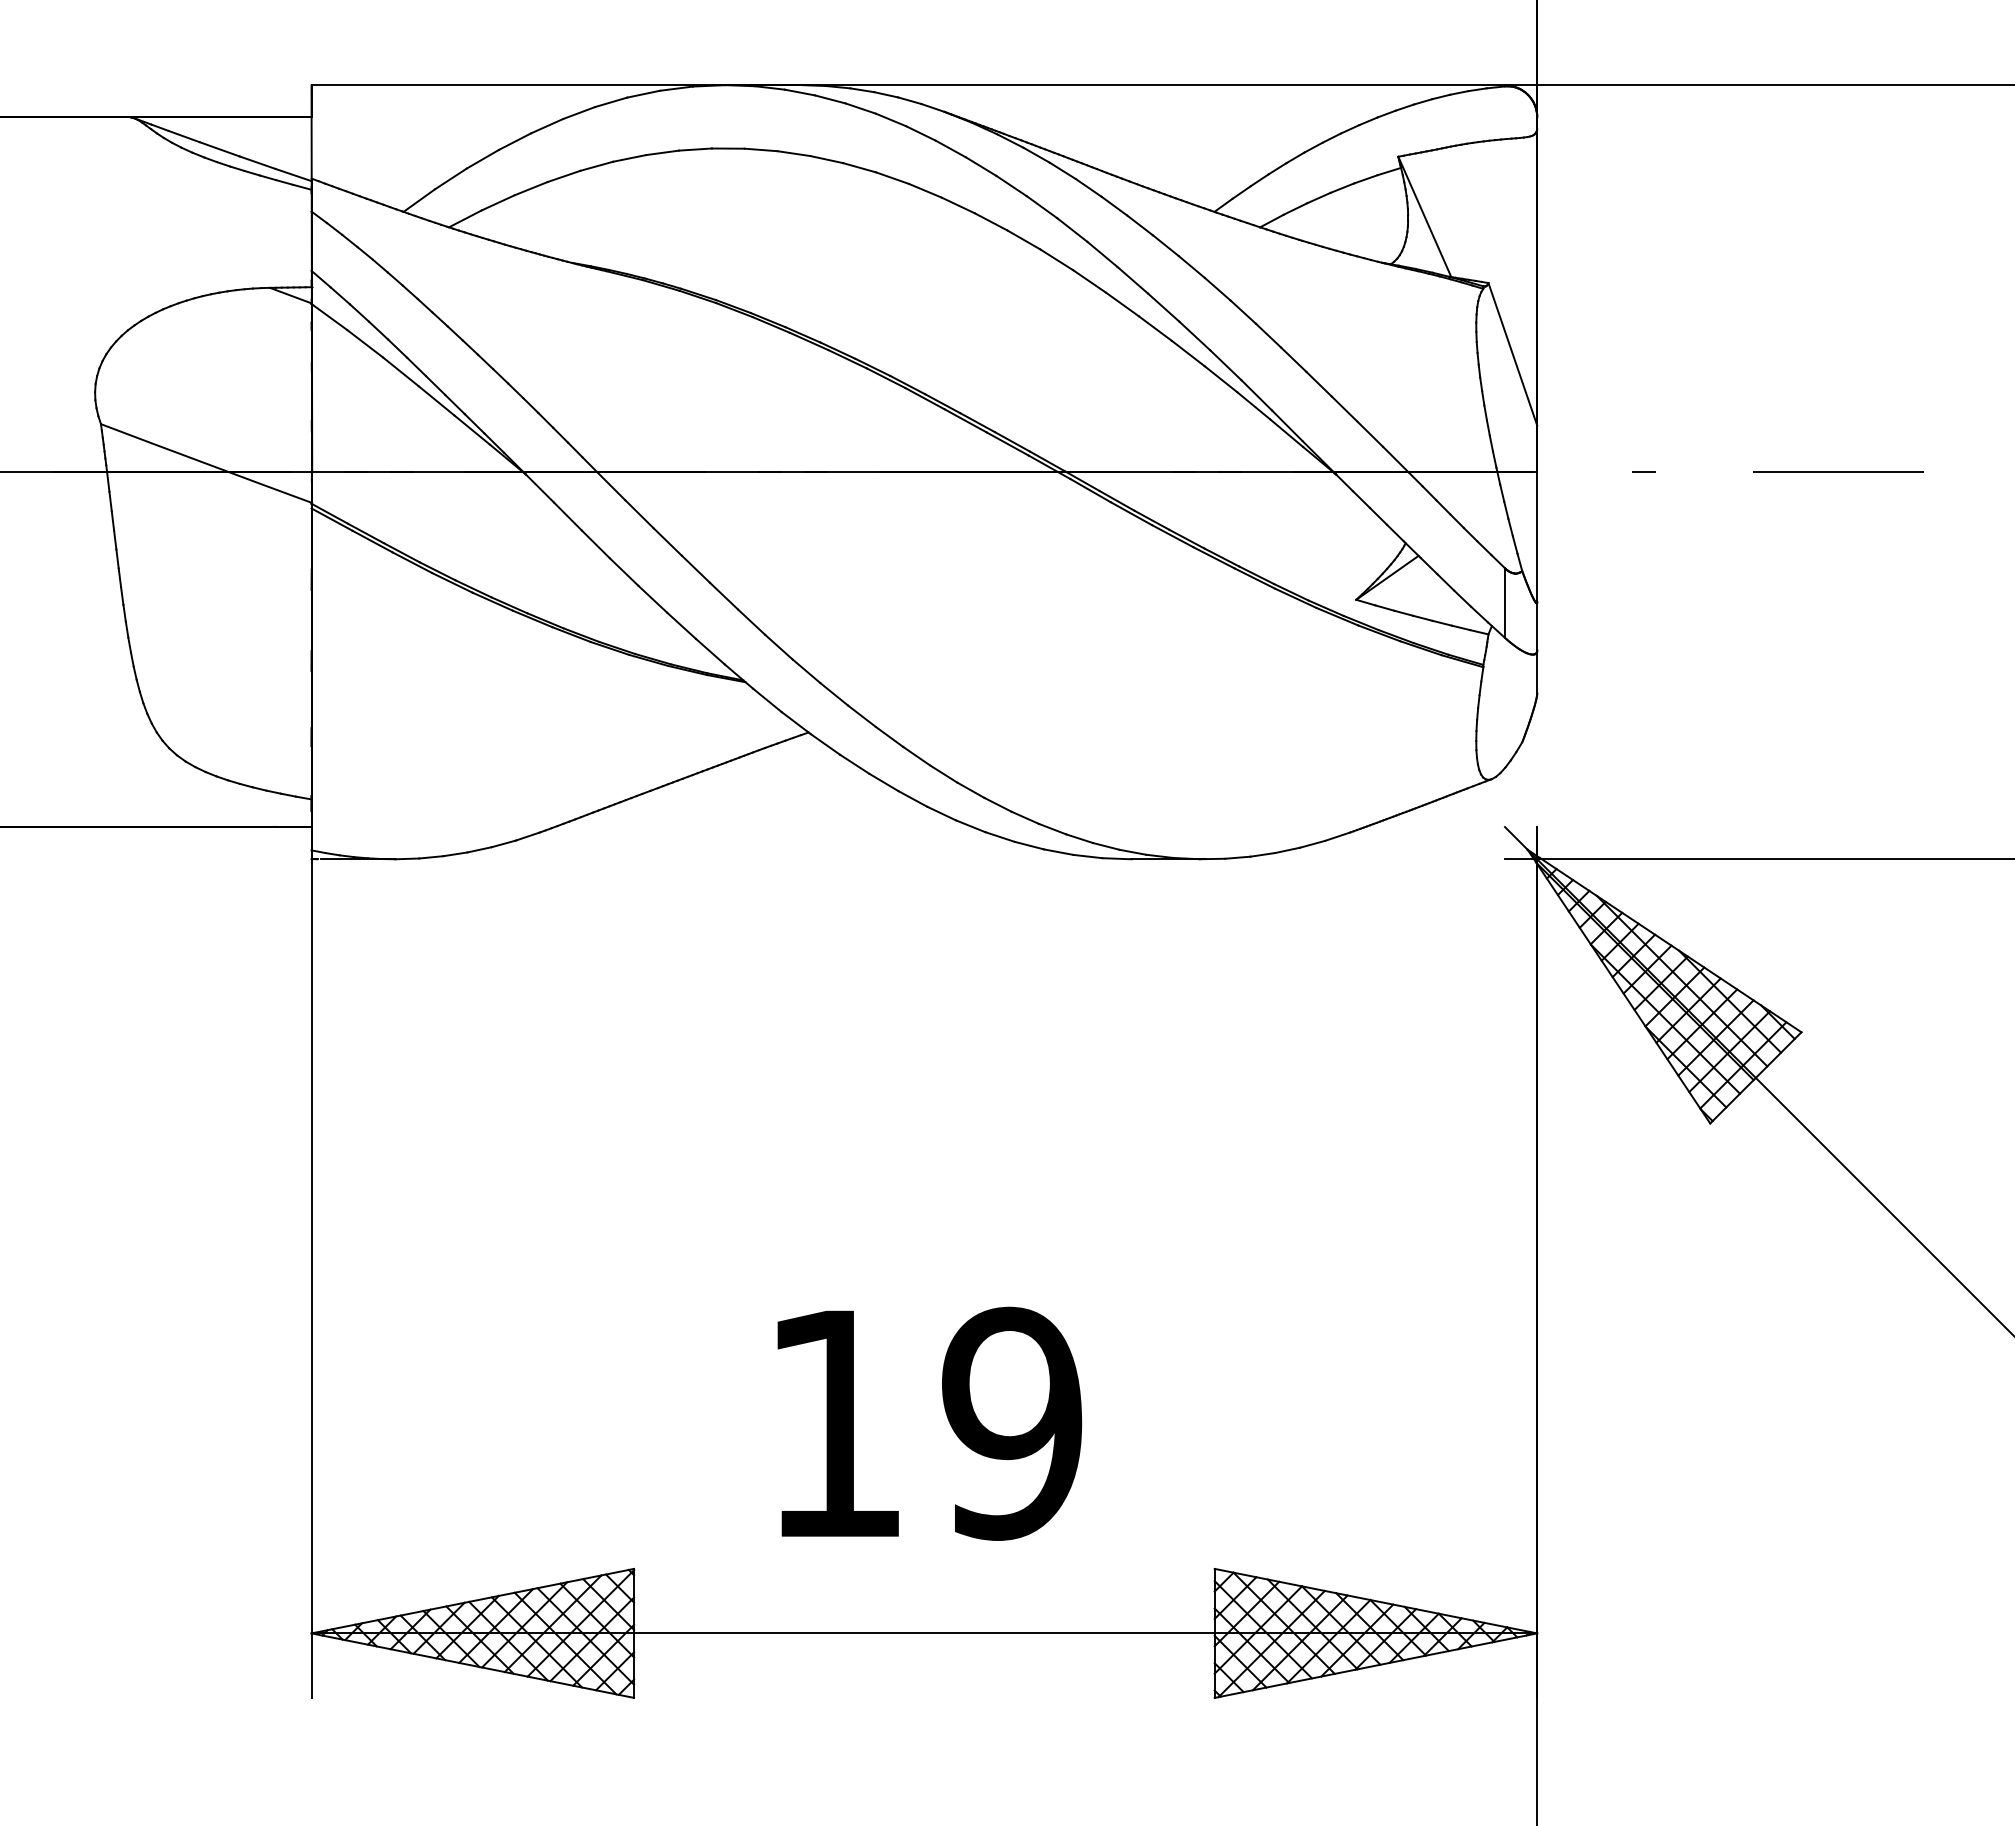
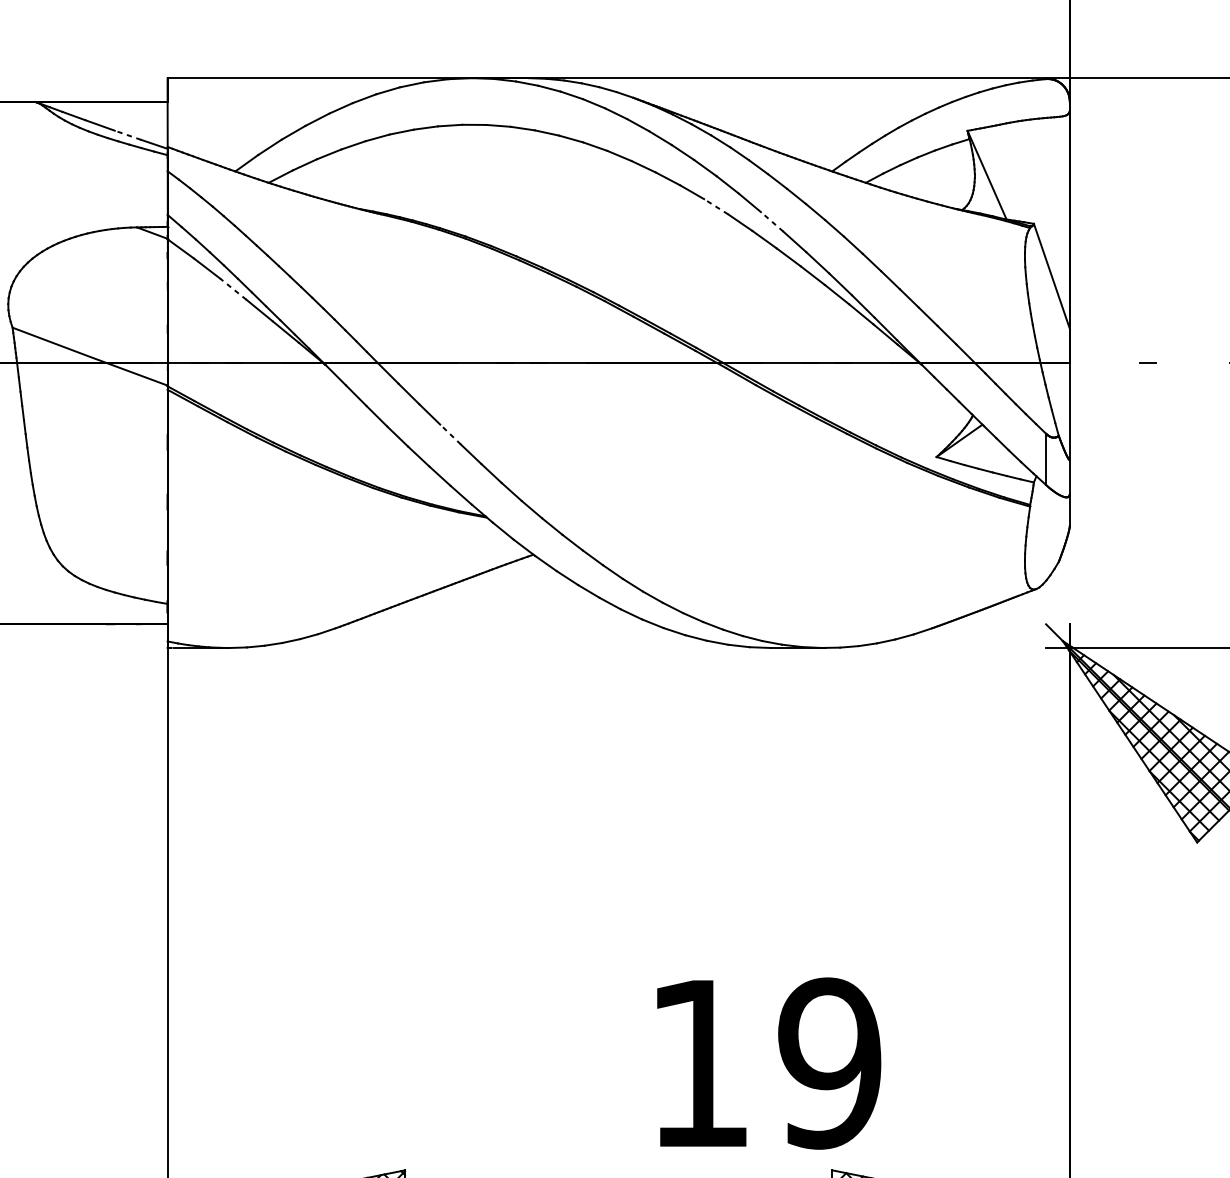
line: (257, 162) -> (127, 135), solid -> dashed
line: (1056, 259) -> (715, 206), solid -> dashed
line: (1132, 280) -> (771, 221), solid -> dashed
line: (400, 371) -> (233, 288), solid -> dashed
line: (696, 569) -> (450, 434), solid -> dashed
text: (929, 1423) -> (768, 1063), moved

